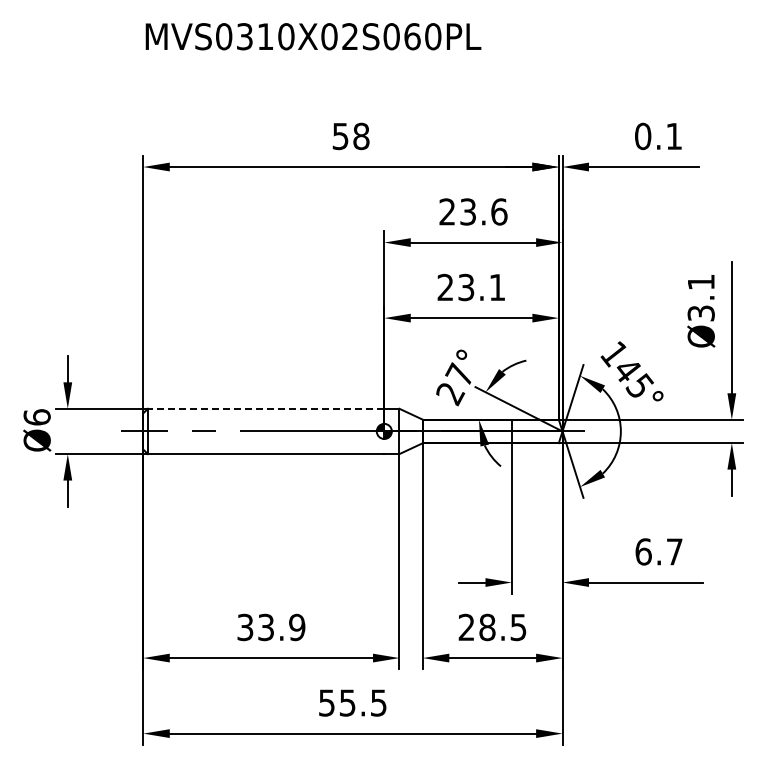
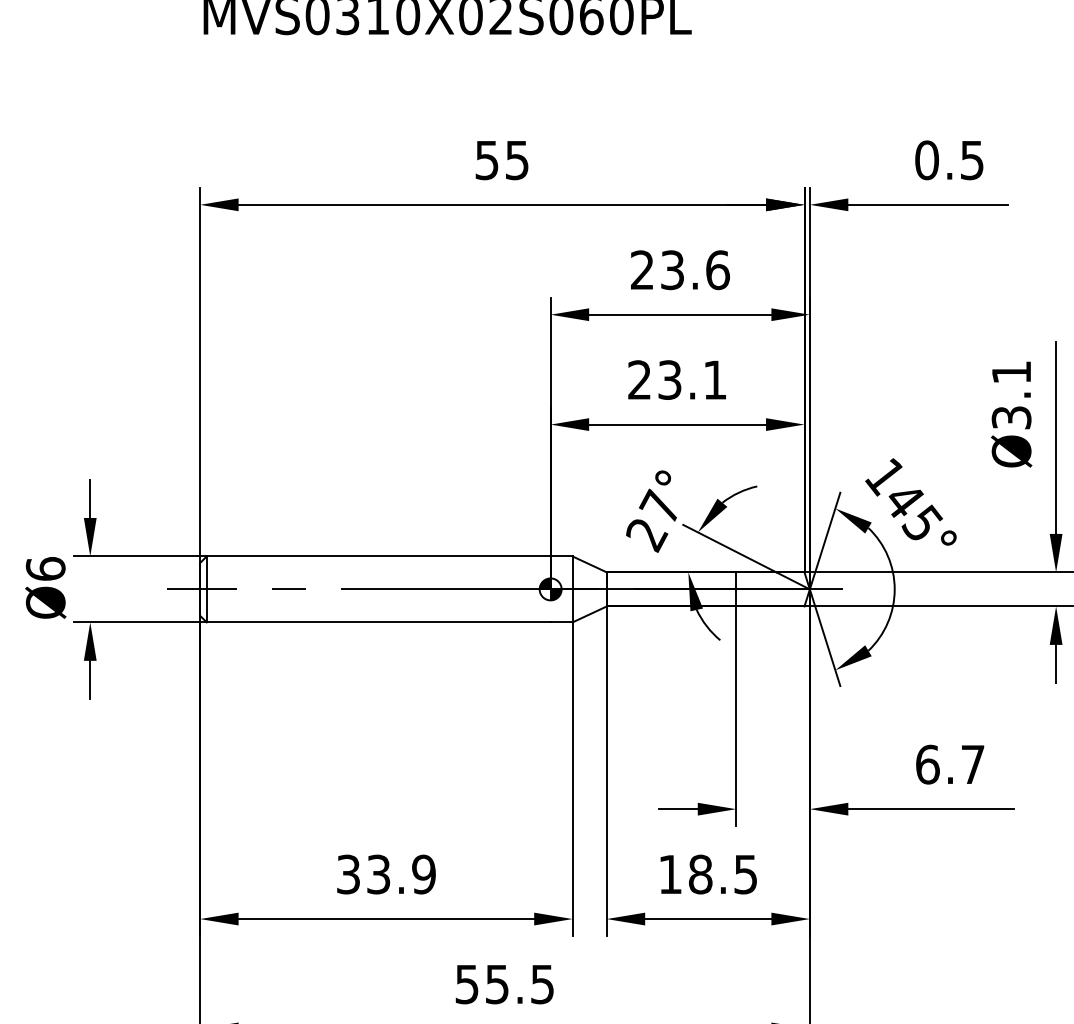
text: (361, 136) -> (517, 160), 58 -> 55
text: (673, 136) -> (971, 160), 0.1 -> 0.5
line: (265, 408) -> (377, 556), dashed -> solid
text: (466, 626) -> (670, 873), 28.5 -> 18.5

